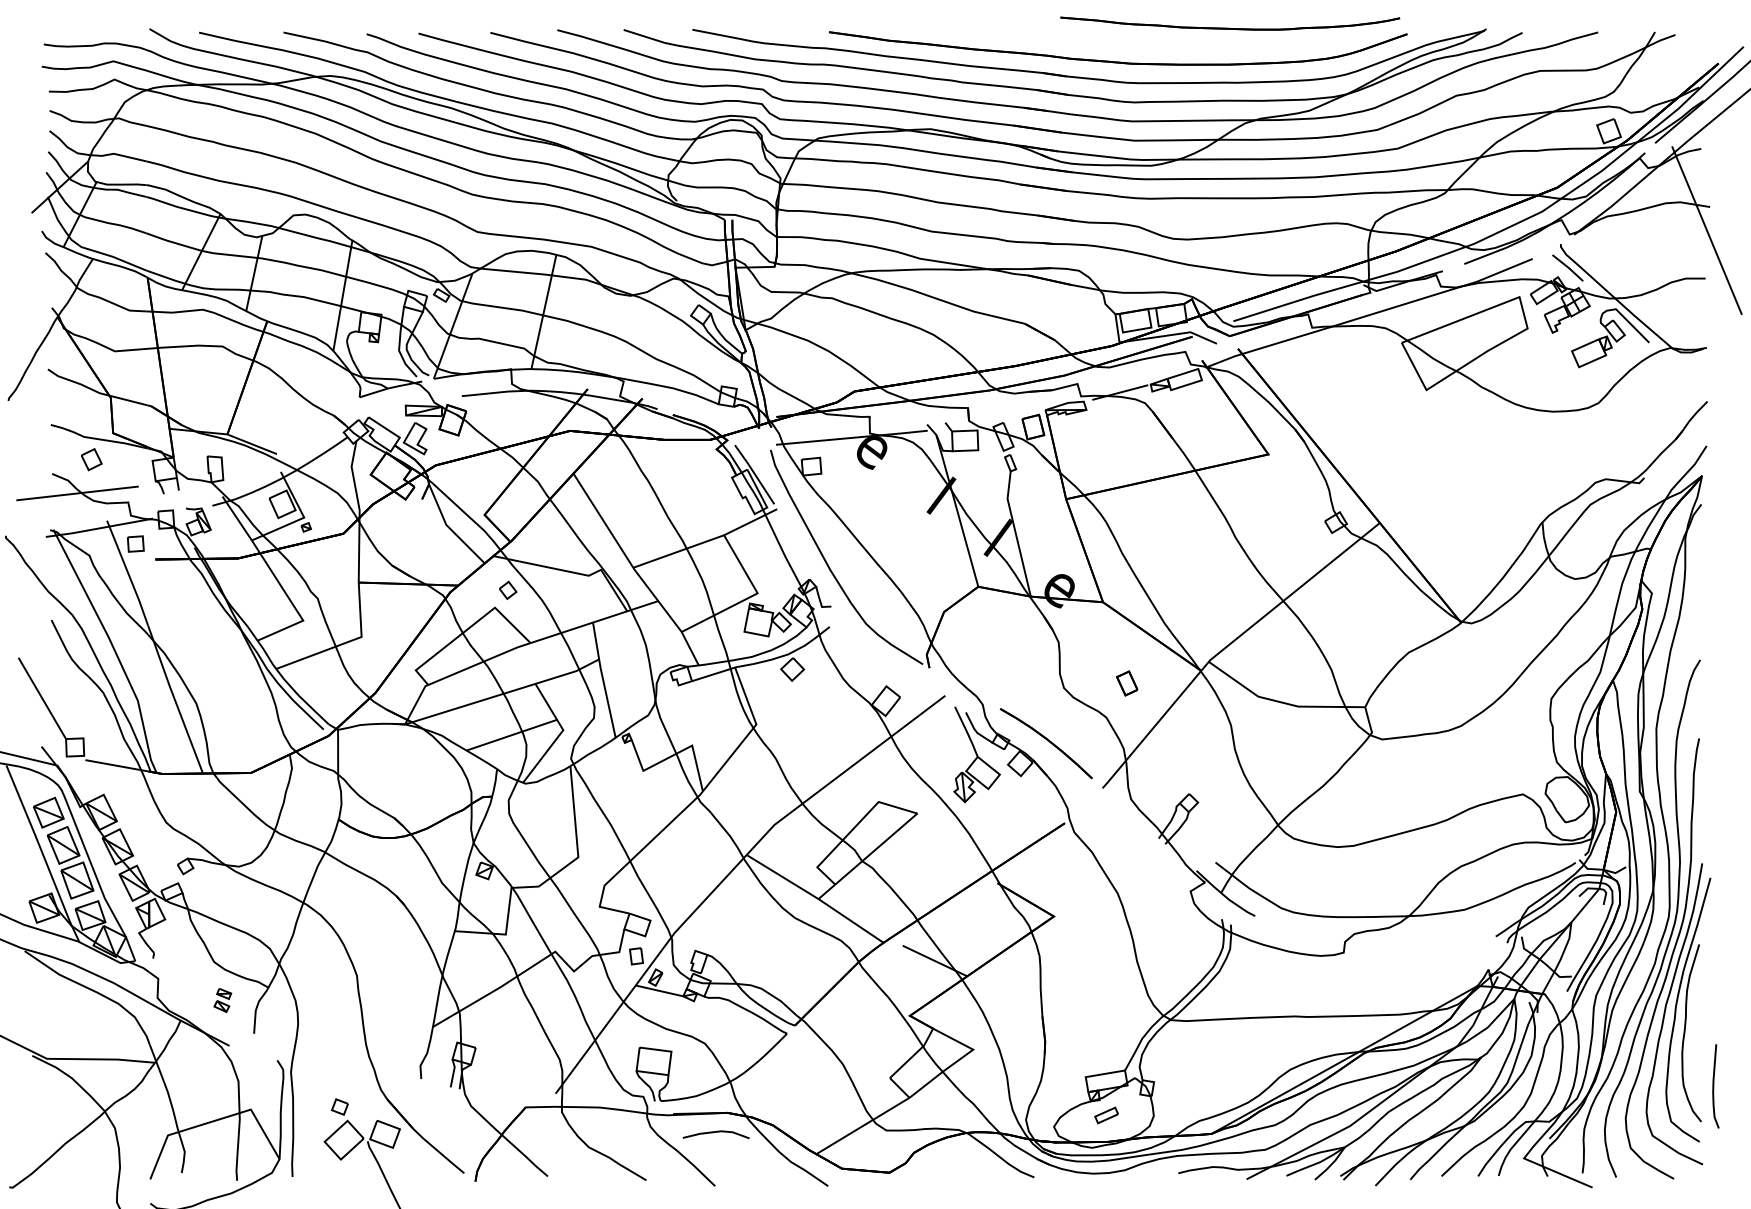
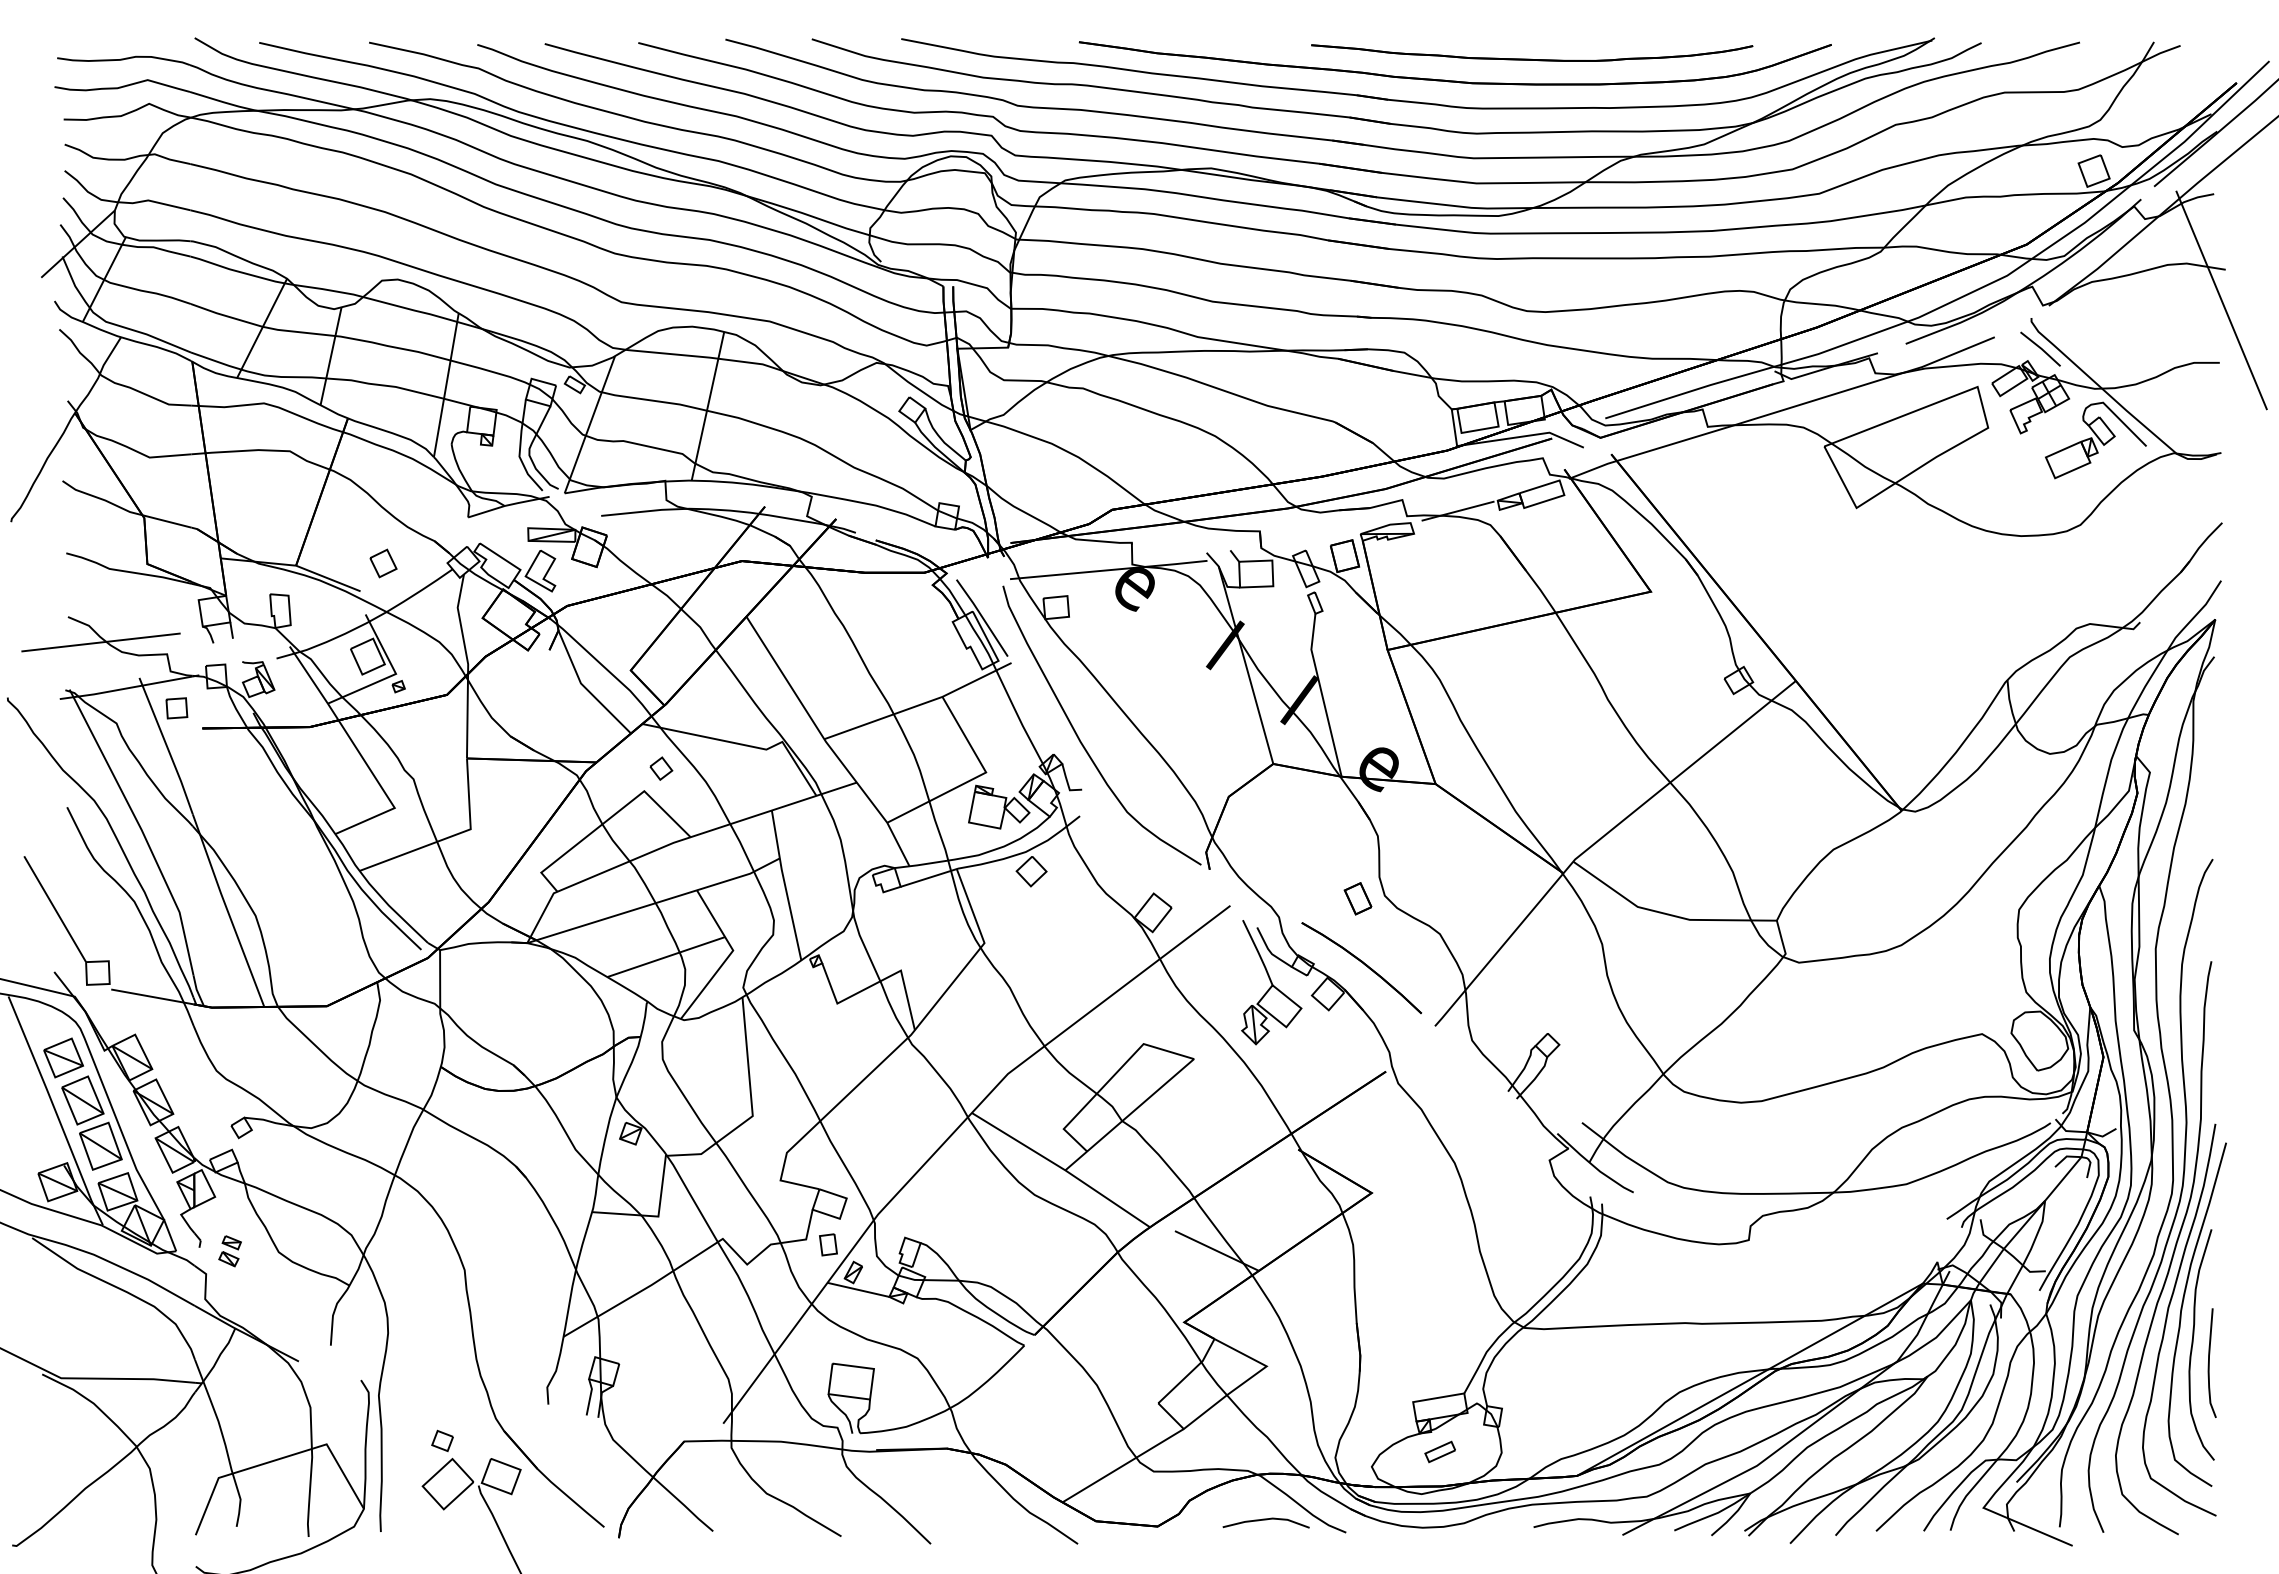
part: (1229, 27) -> (1531, 58), moved
part: (91, 459) -> (383, 563), moved
part: (1126, 683) -> (1357, 898), moved
part: (222, 1000) -> (229, 1251), moved
curve: (1713, 1085) -> (2209, 1362), moved
line: (715, 1132) -> (1265, 1520), moved

